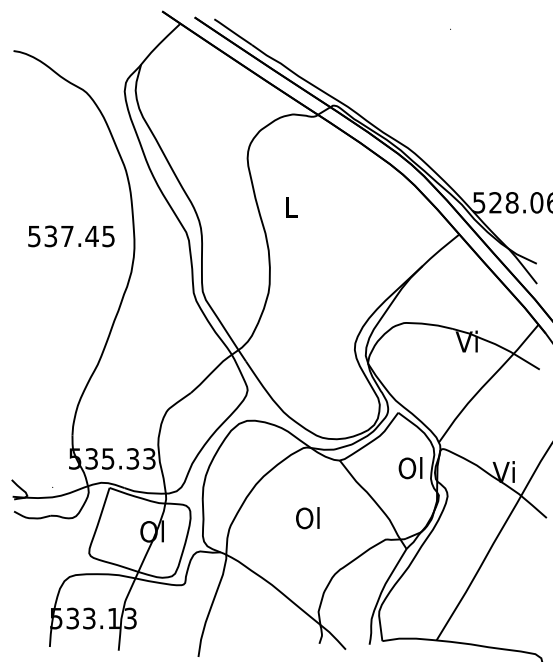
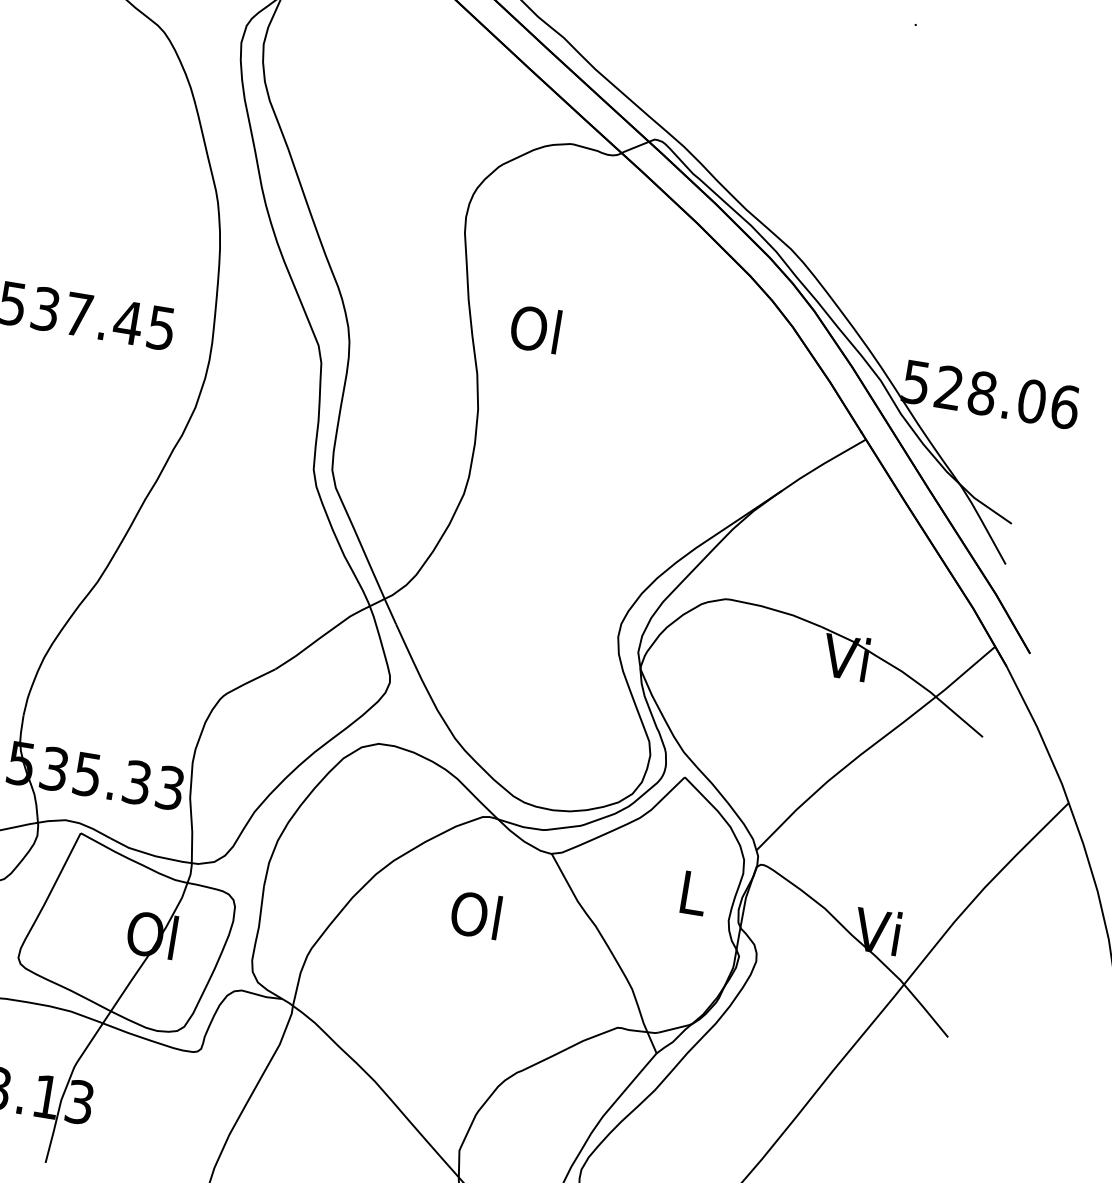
text: (289, 207) -> (533, 329), L -> Ol
text: (410, 468) -> (691, 893), Ol -> L
text: (307, 518) -> (475, 915), moved

